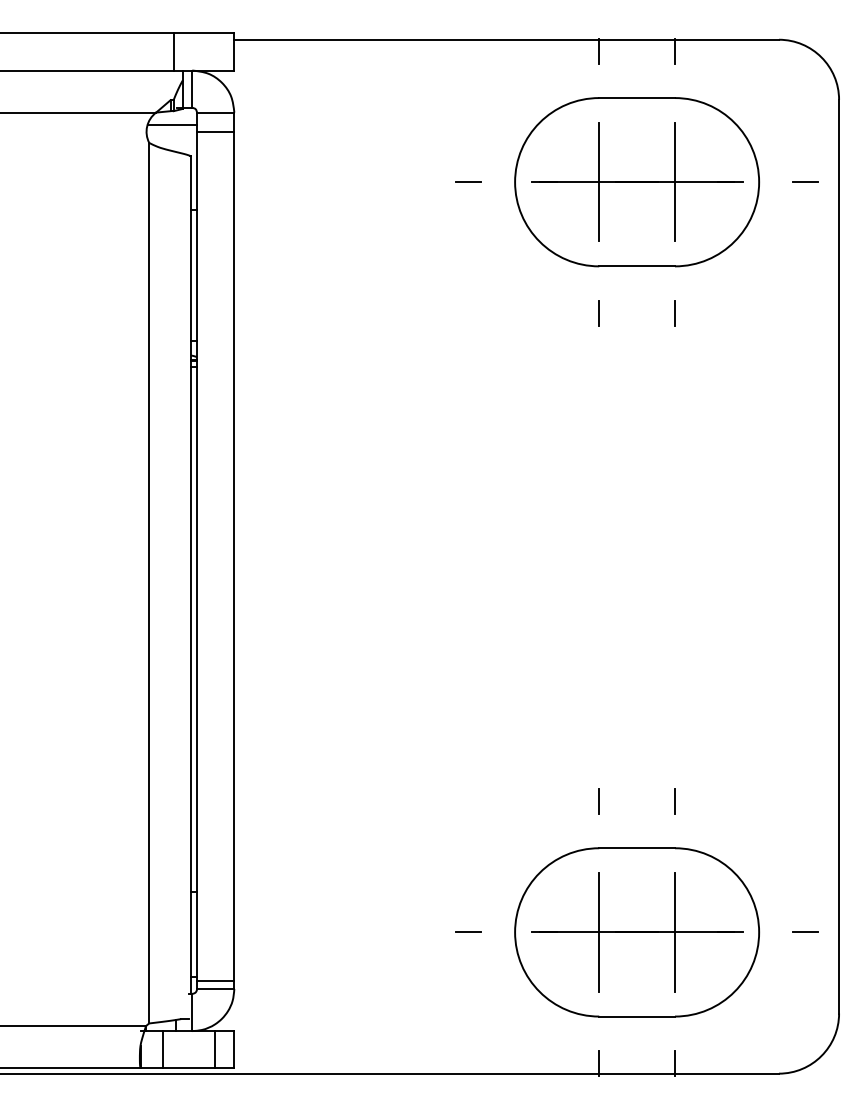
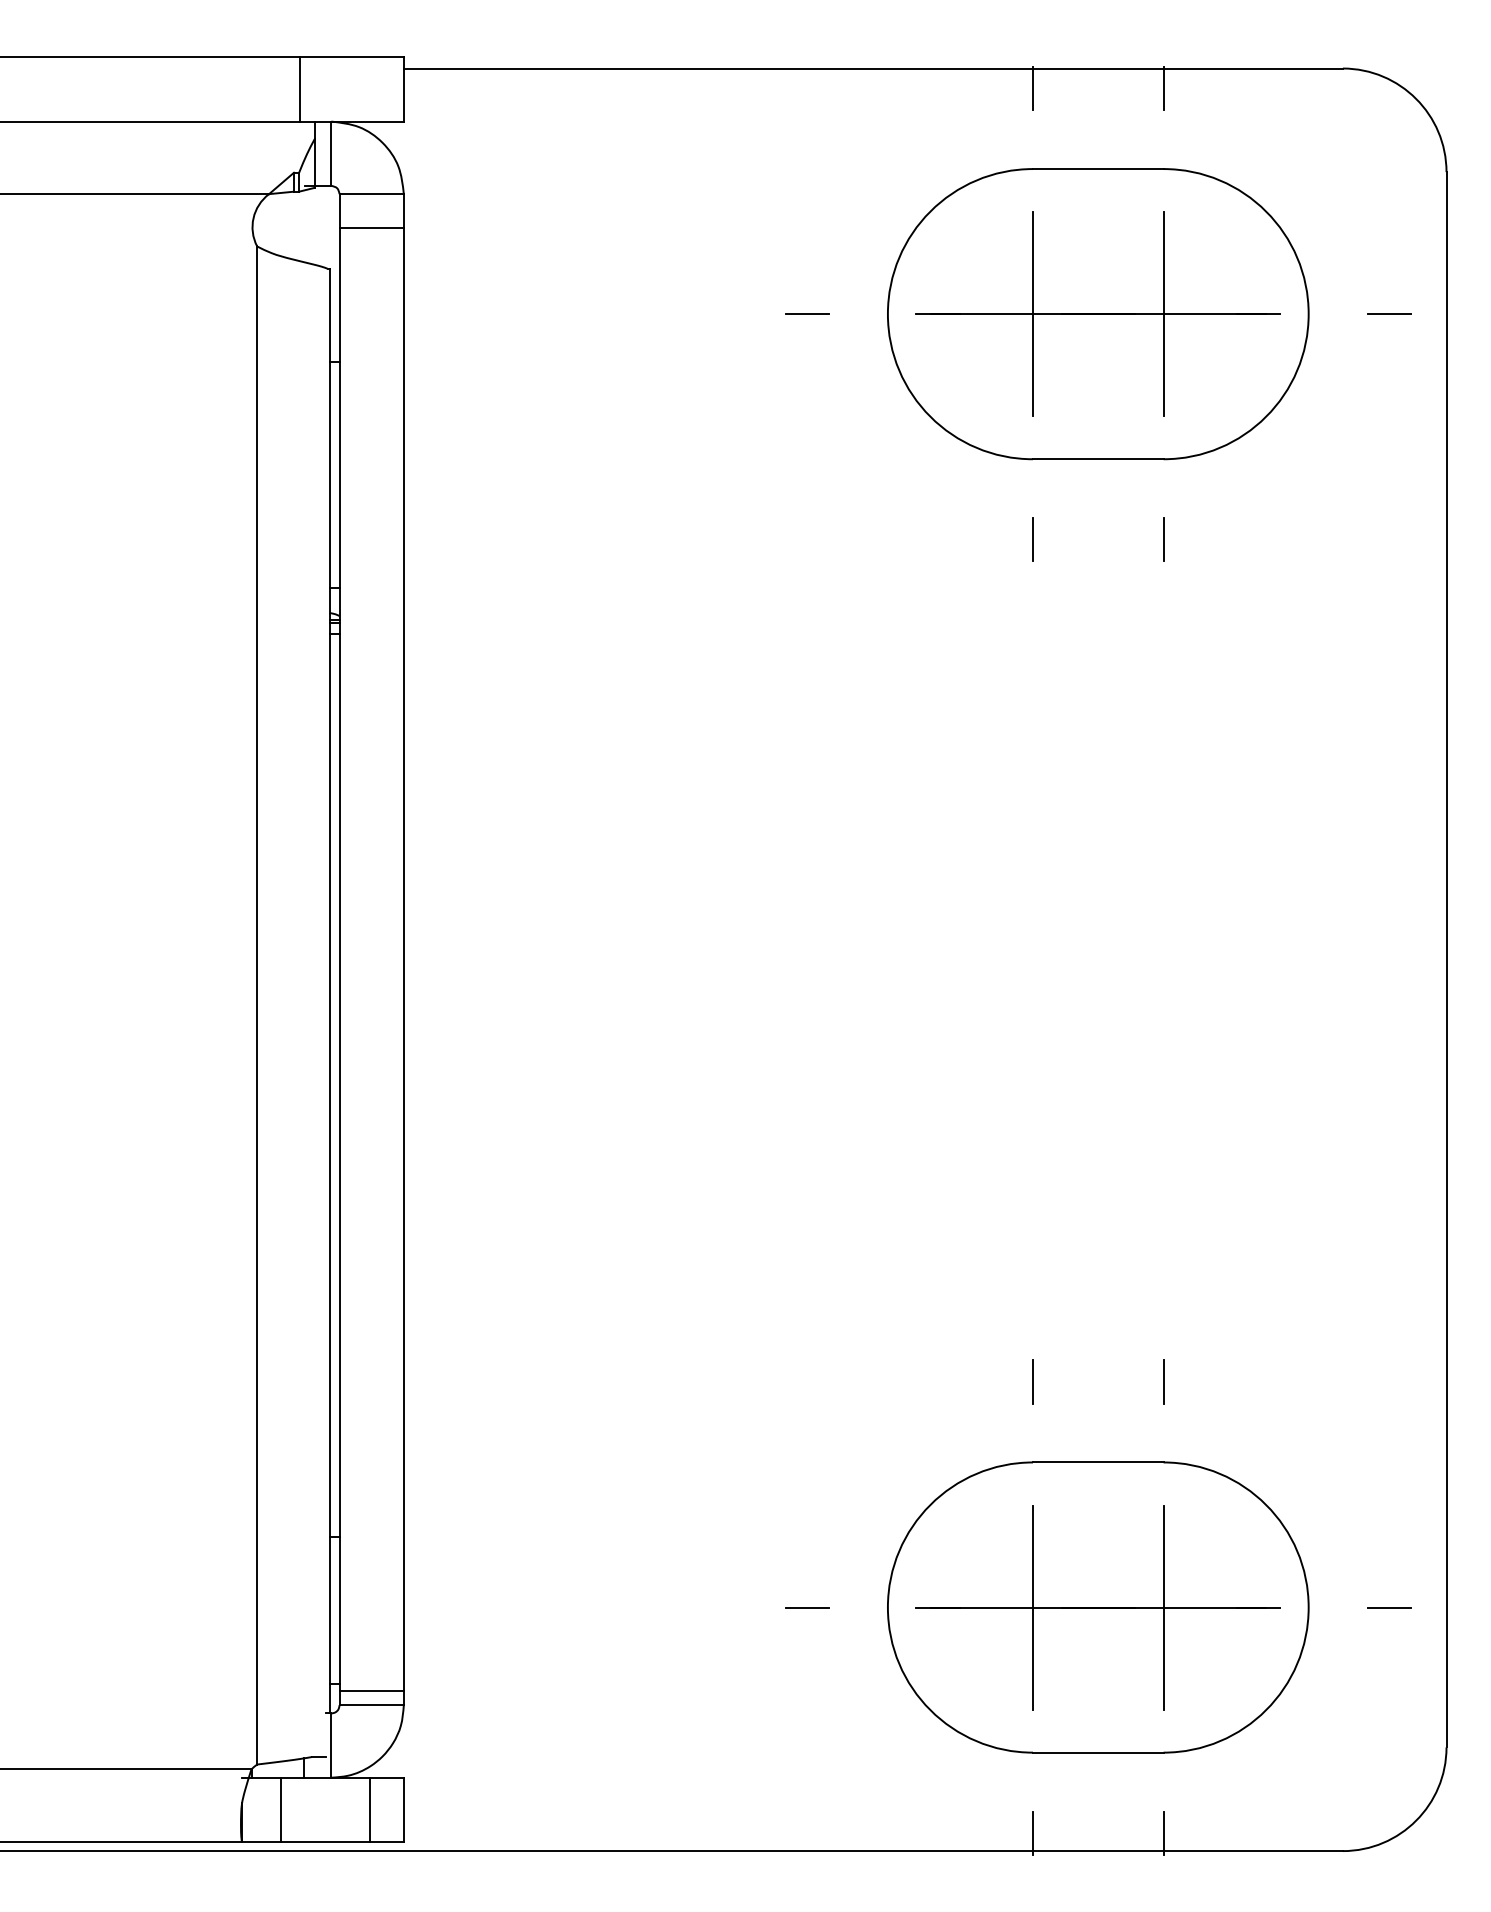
line: (172, 124) -> (297, 214), removed

